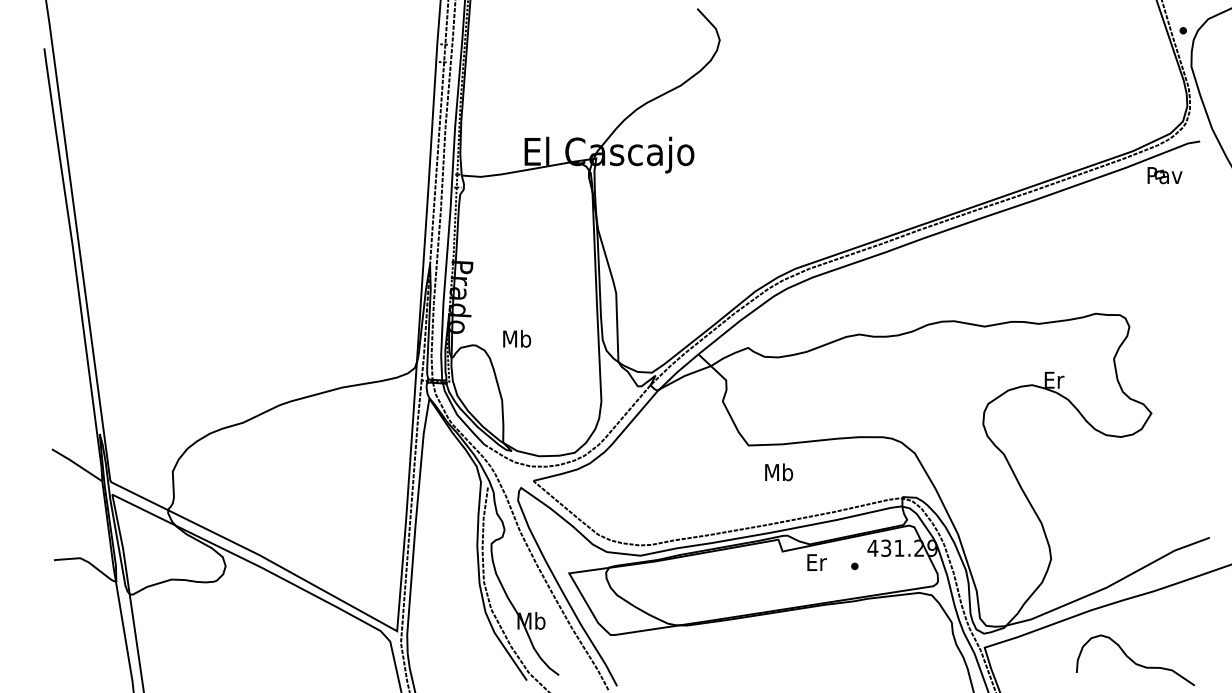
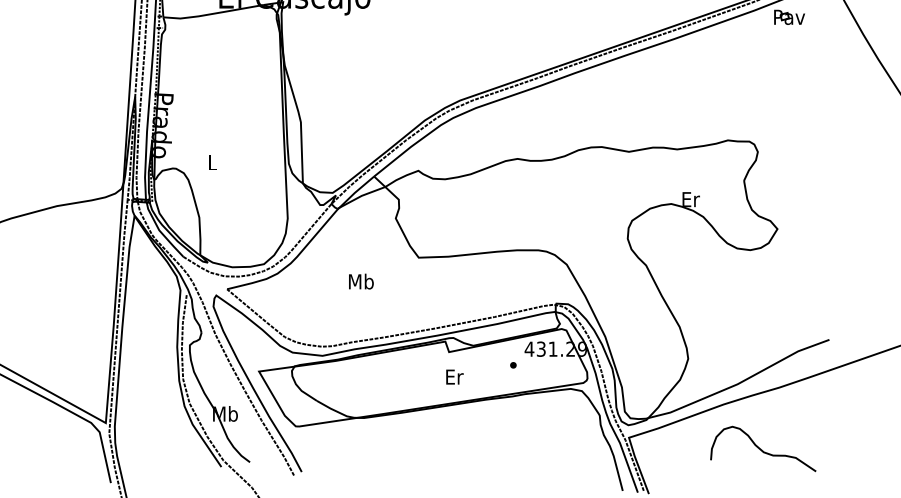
text: (517, 338) -> (213, 162), Mb -> L
text: (779, 472) -> (361, 281), moved
text: (816, 562) -> (454, 377), moved

